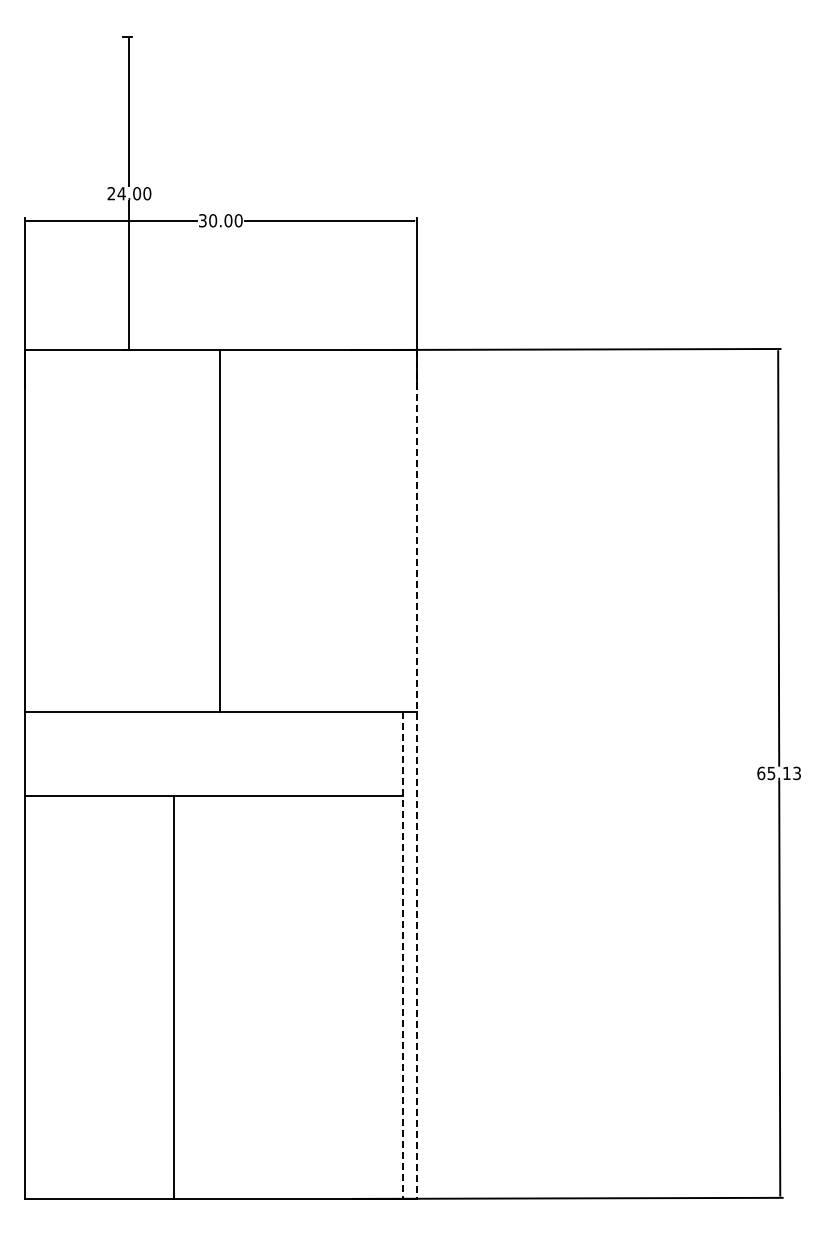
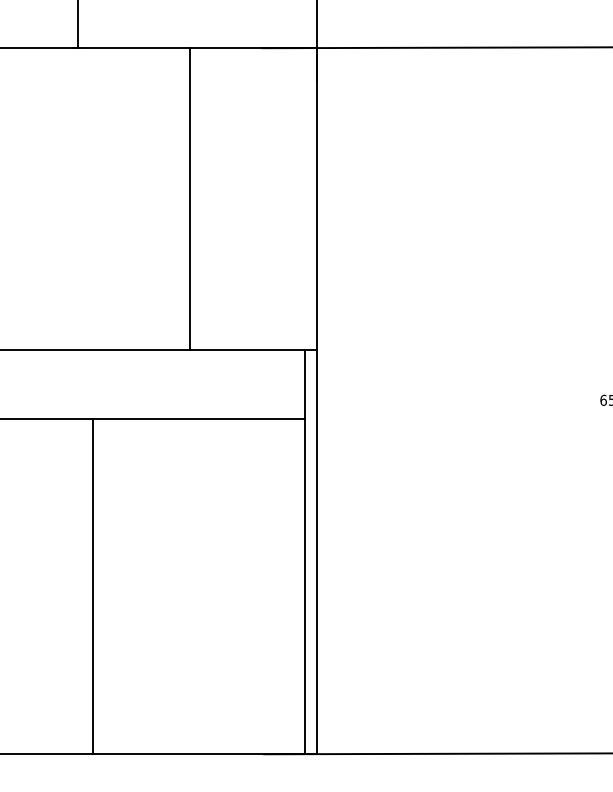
line: (219, 531) -> (190, 199), moved
line: (416, 775) -> (316, 402), dashed -> solid
line: (402, 956) -> (305, 552), dashed -> solid
line: (174, 997) -> (93, 586), moved

